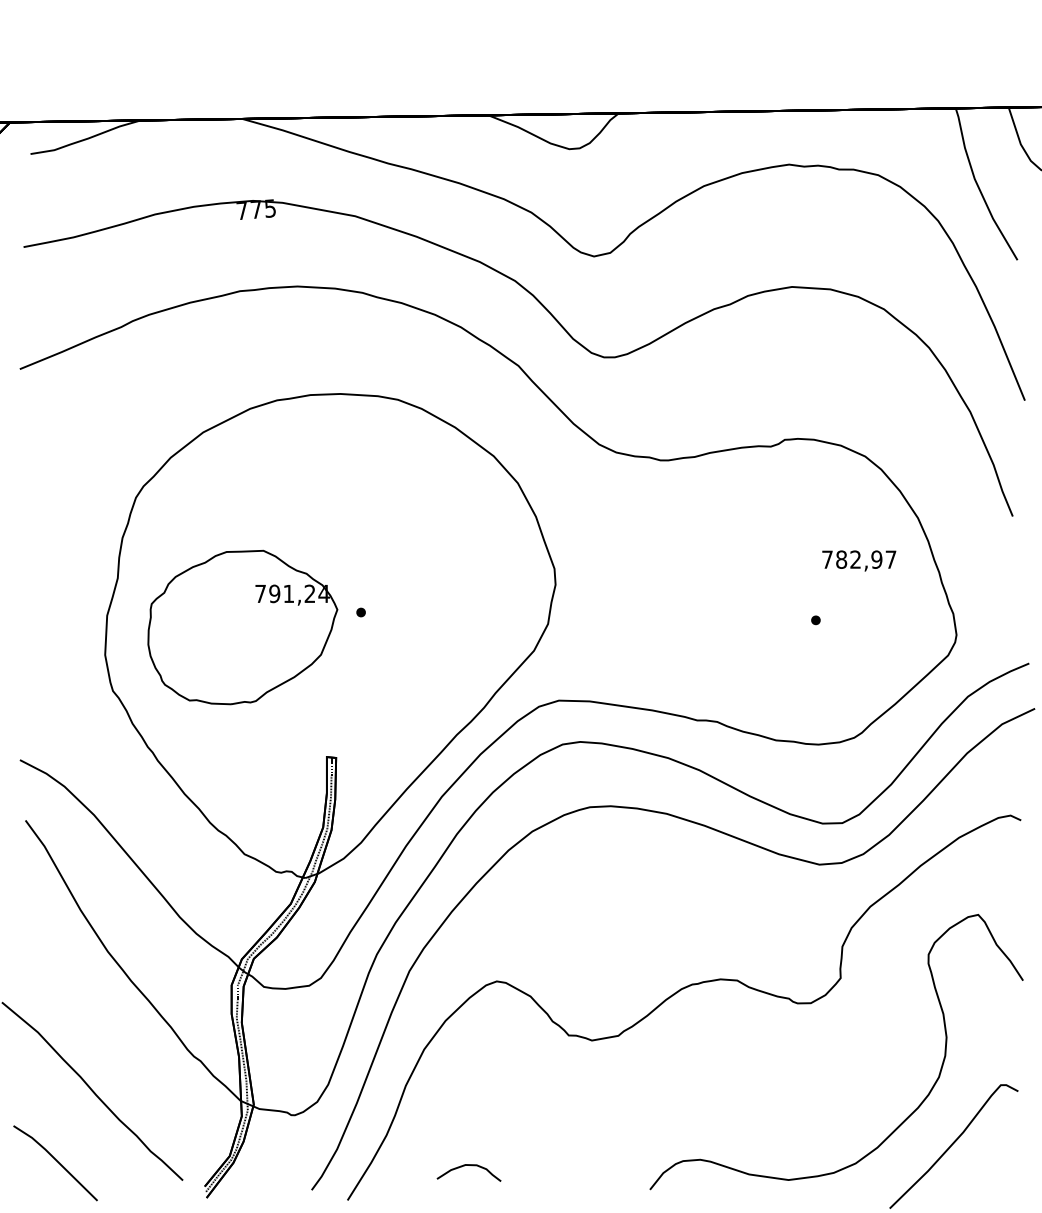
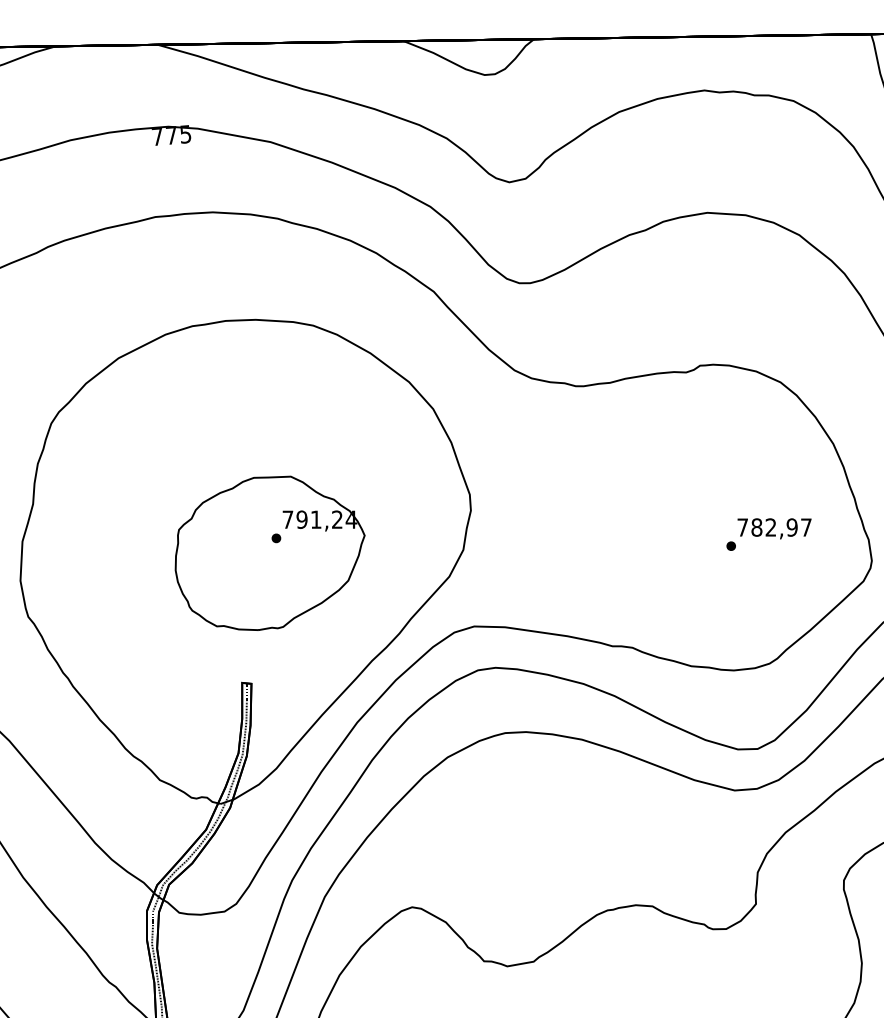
text: (859, 560) -> (774, 528), moved
part: (242, 627) -> (269, 553), moved

